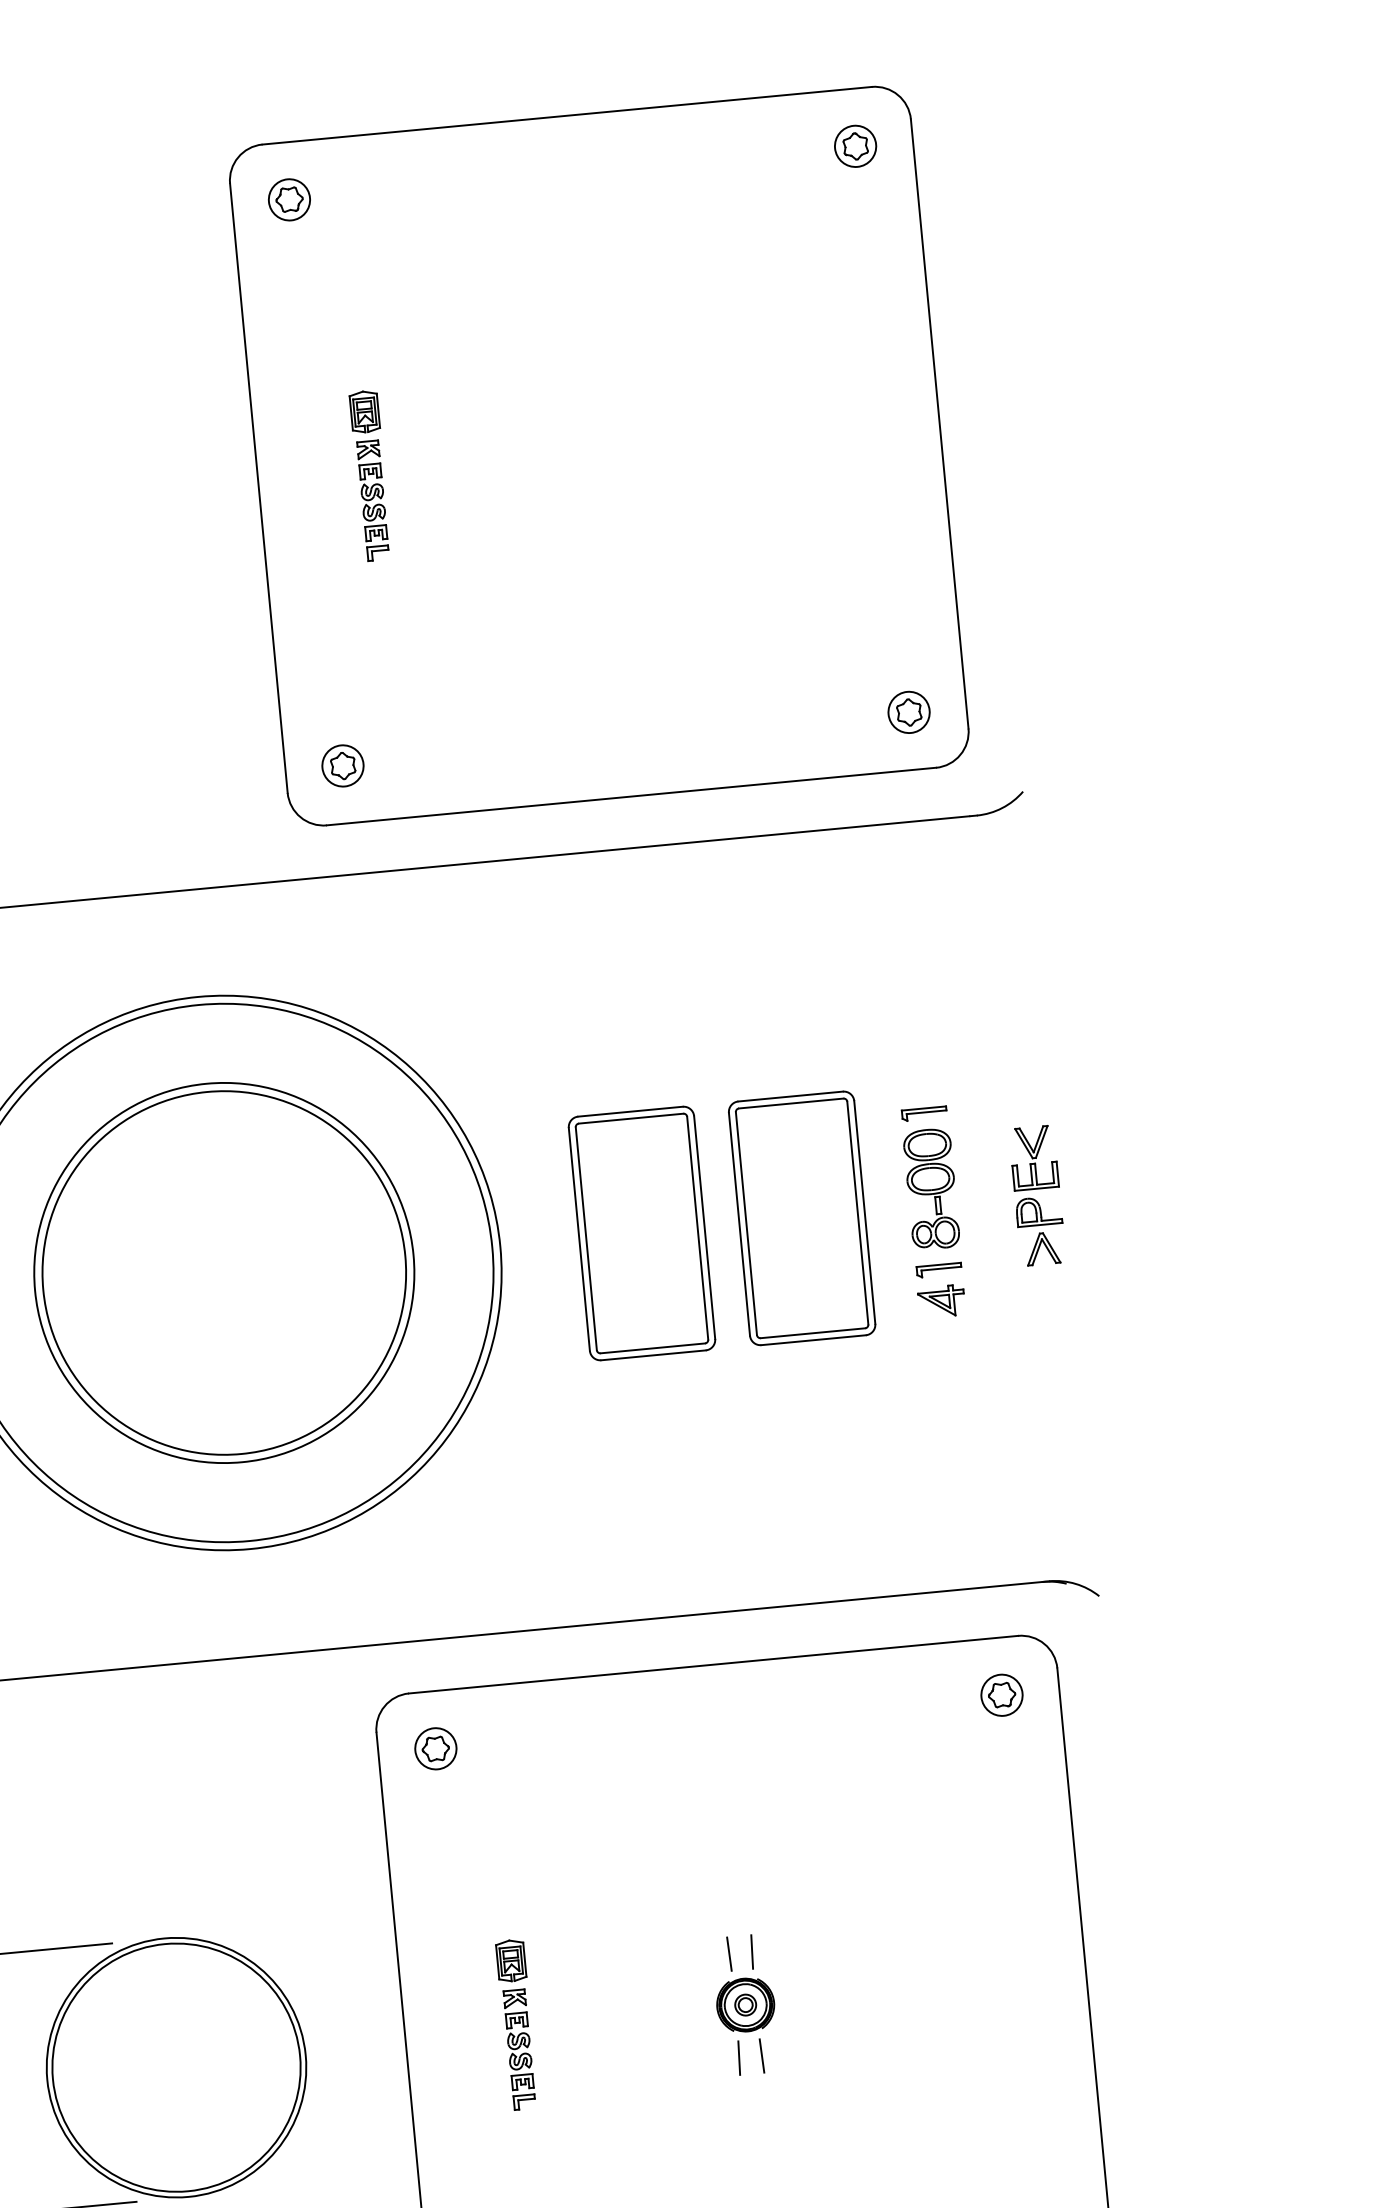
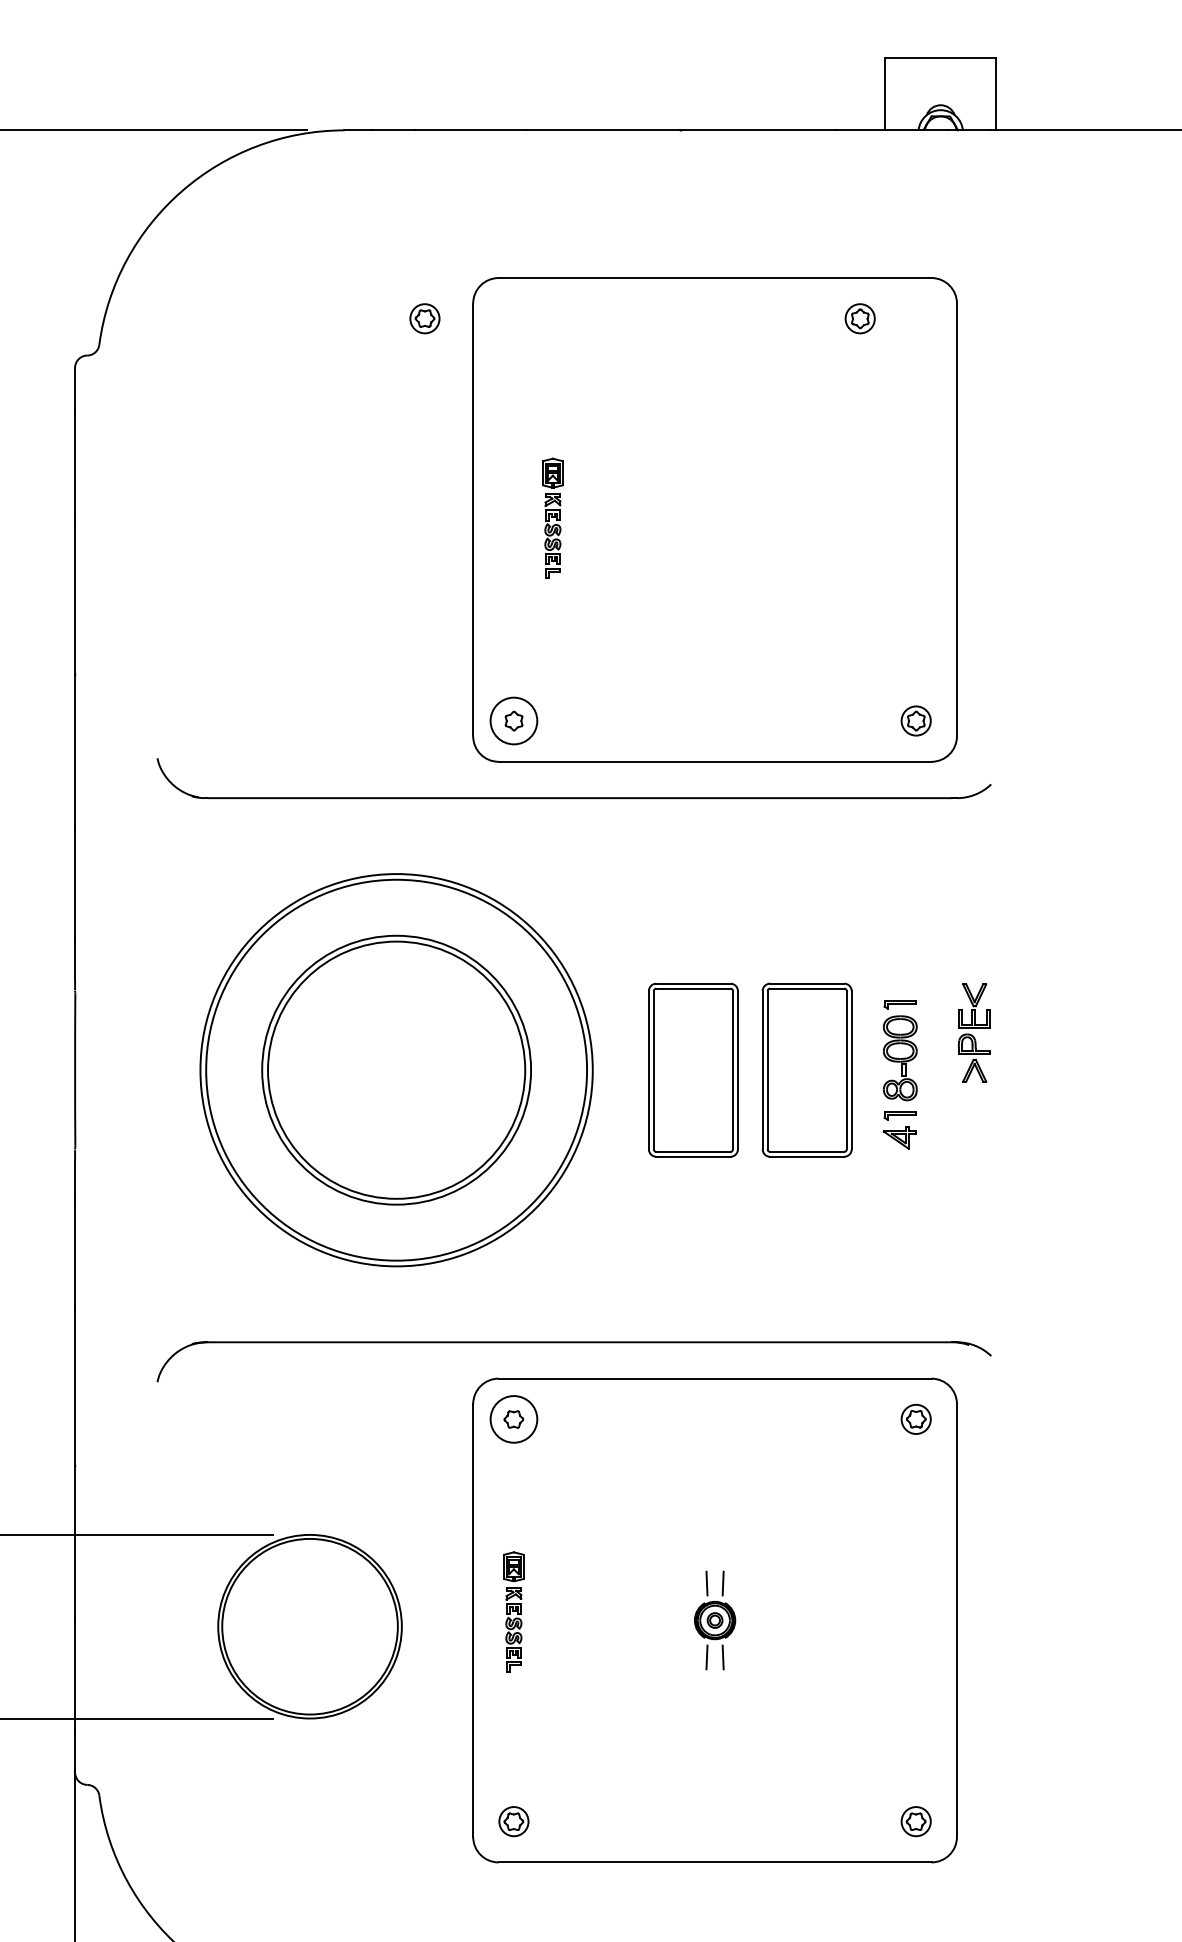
part: (854, 146) -> (859, 318), moved
part: (288, 199) -> (424, 318), moved
circle: (342, 765) -> (513, 720), size x1.6
part: (1036, 1195) -> (973, 1032), moved
circle: (435, 1748) -> (513, 1419), size x1.6
part: (516, 2023) -> (513, 1611), moved

